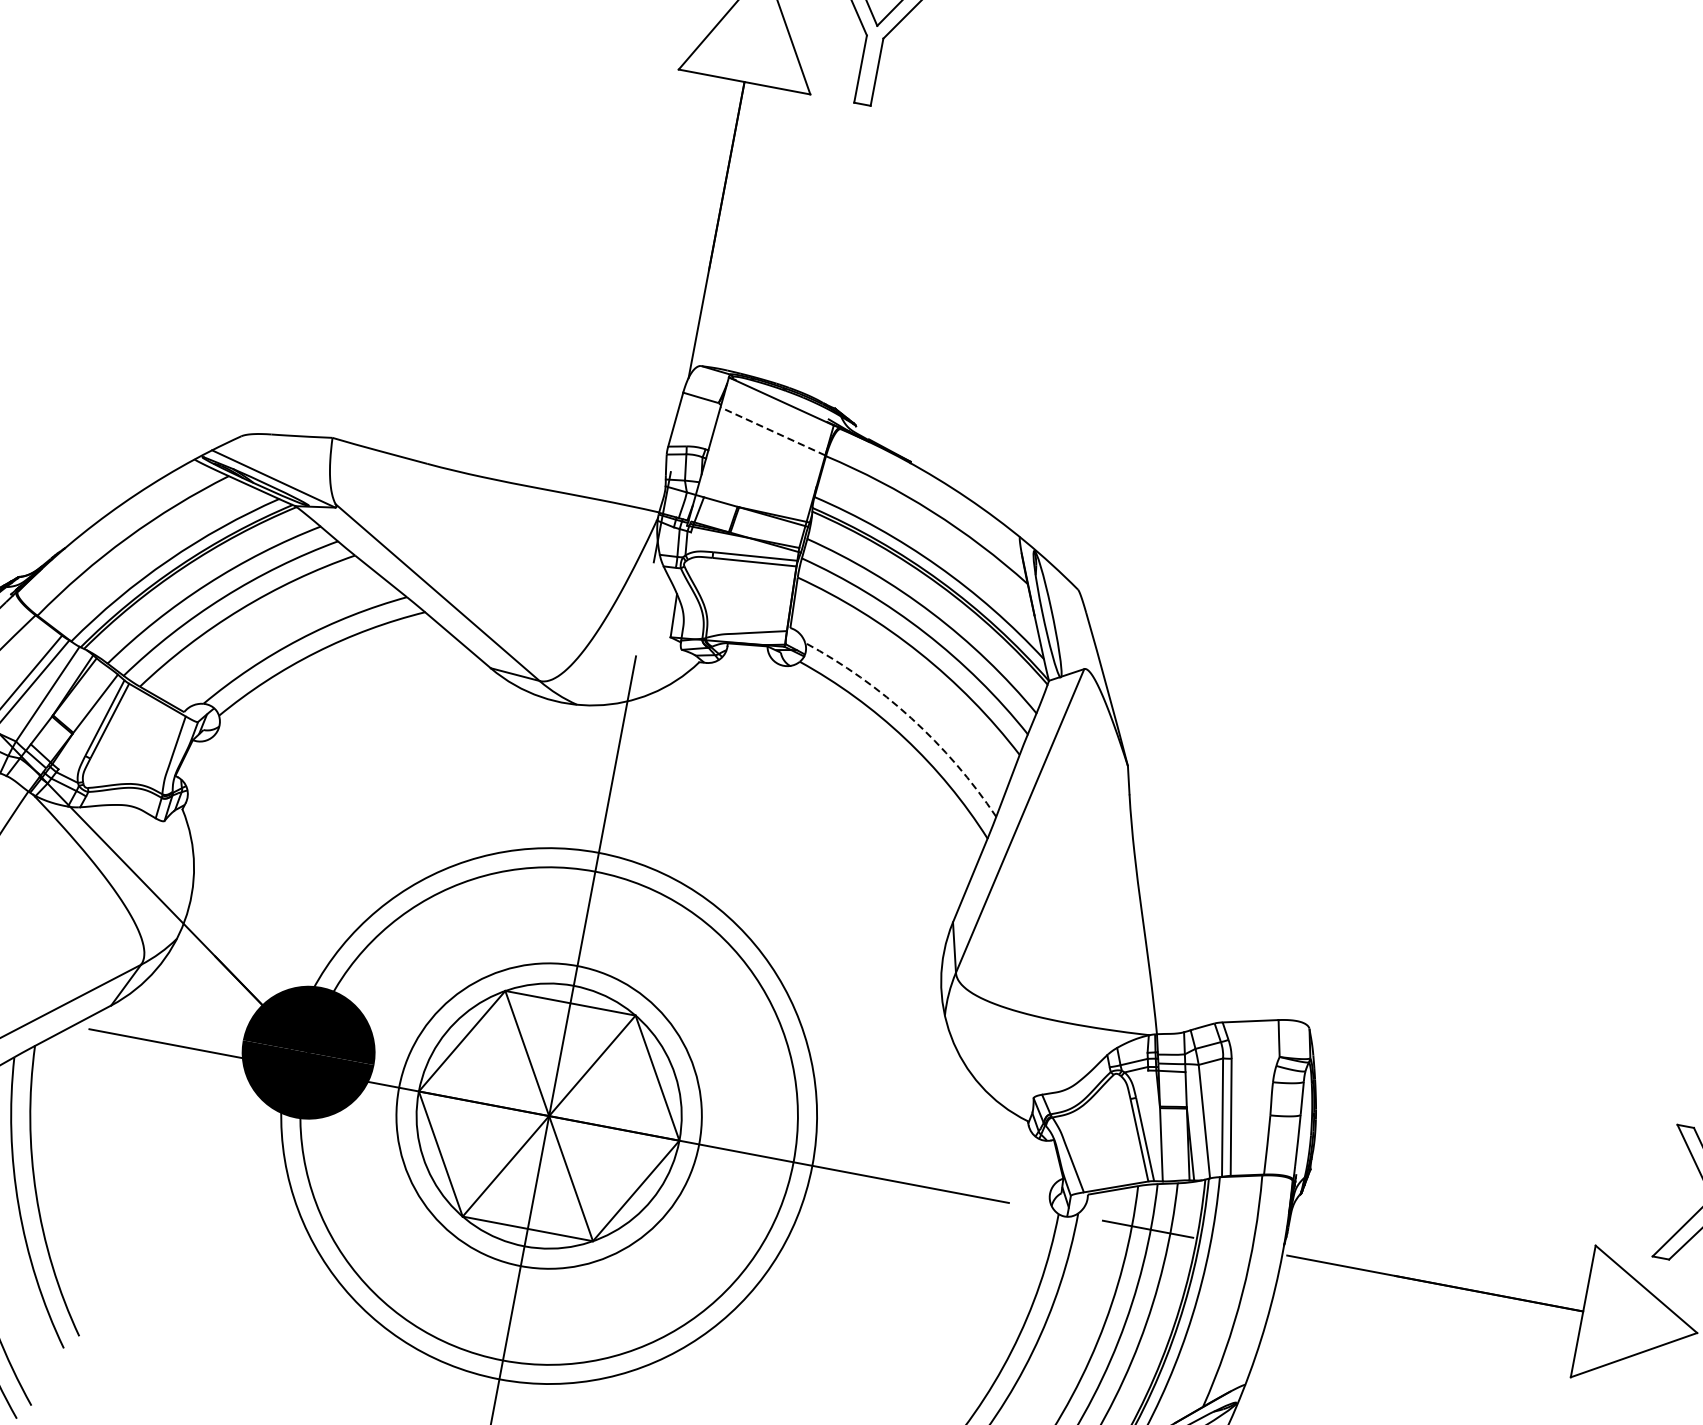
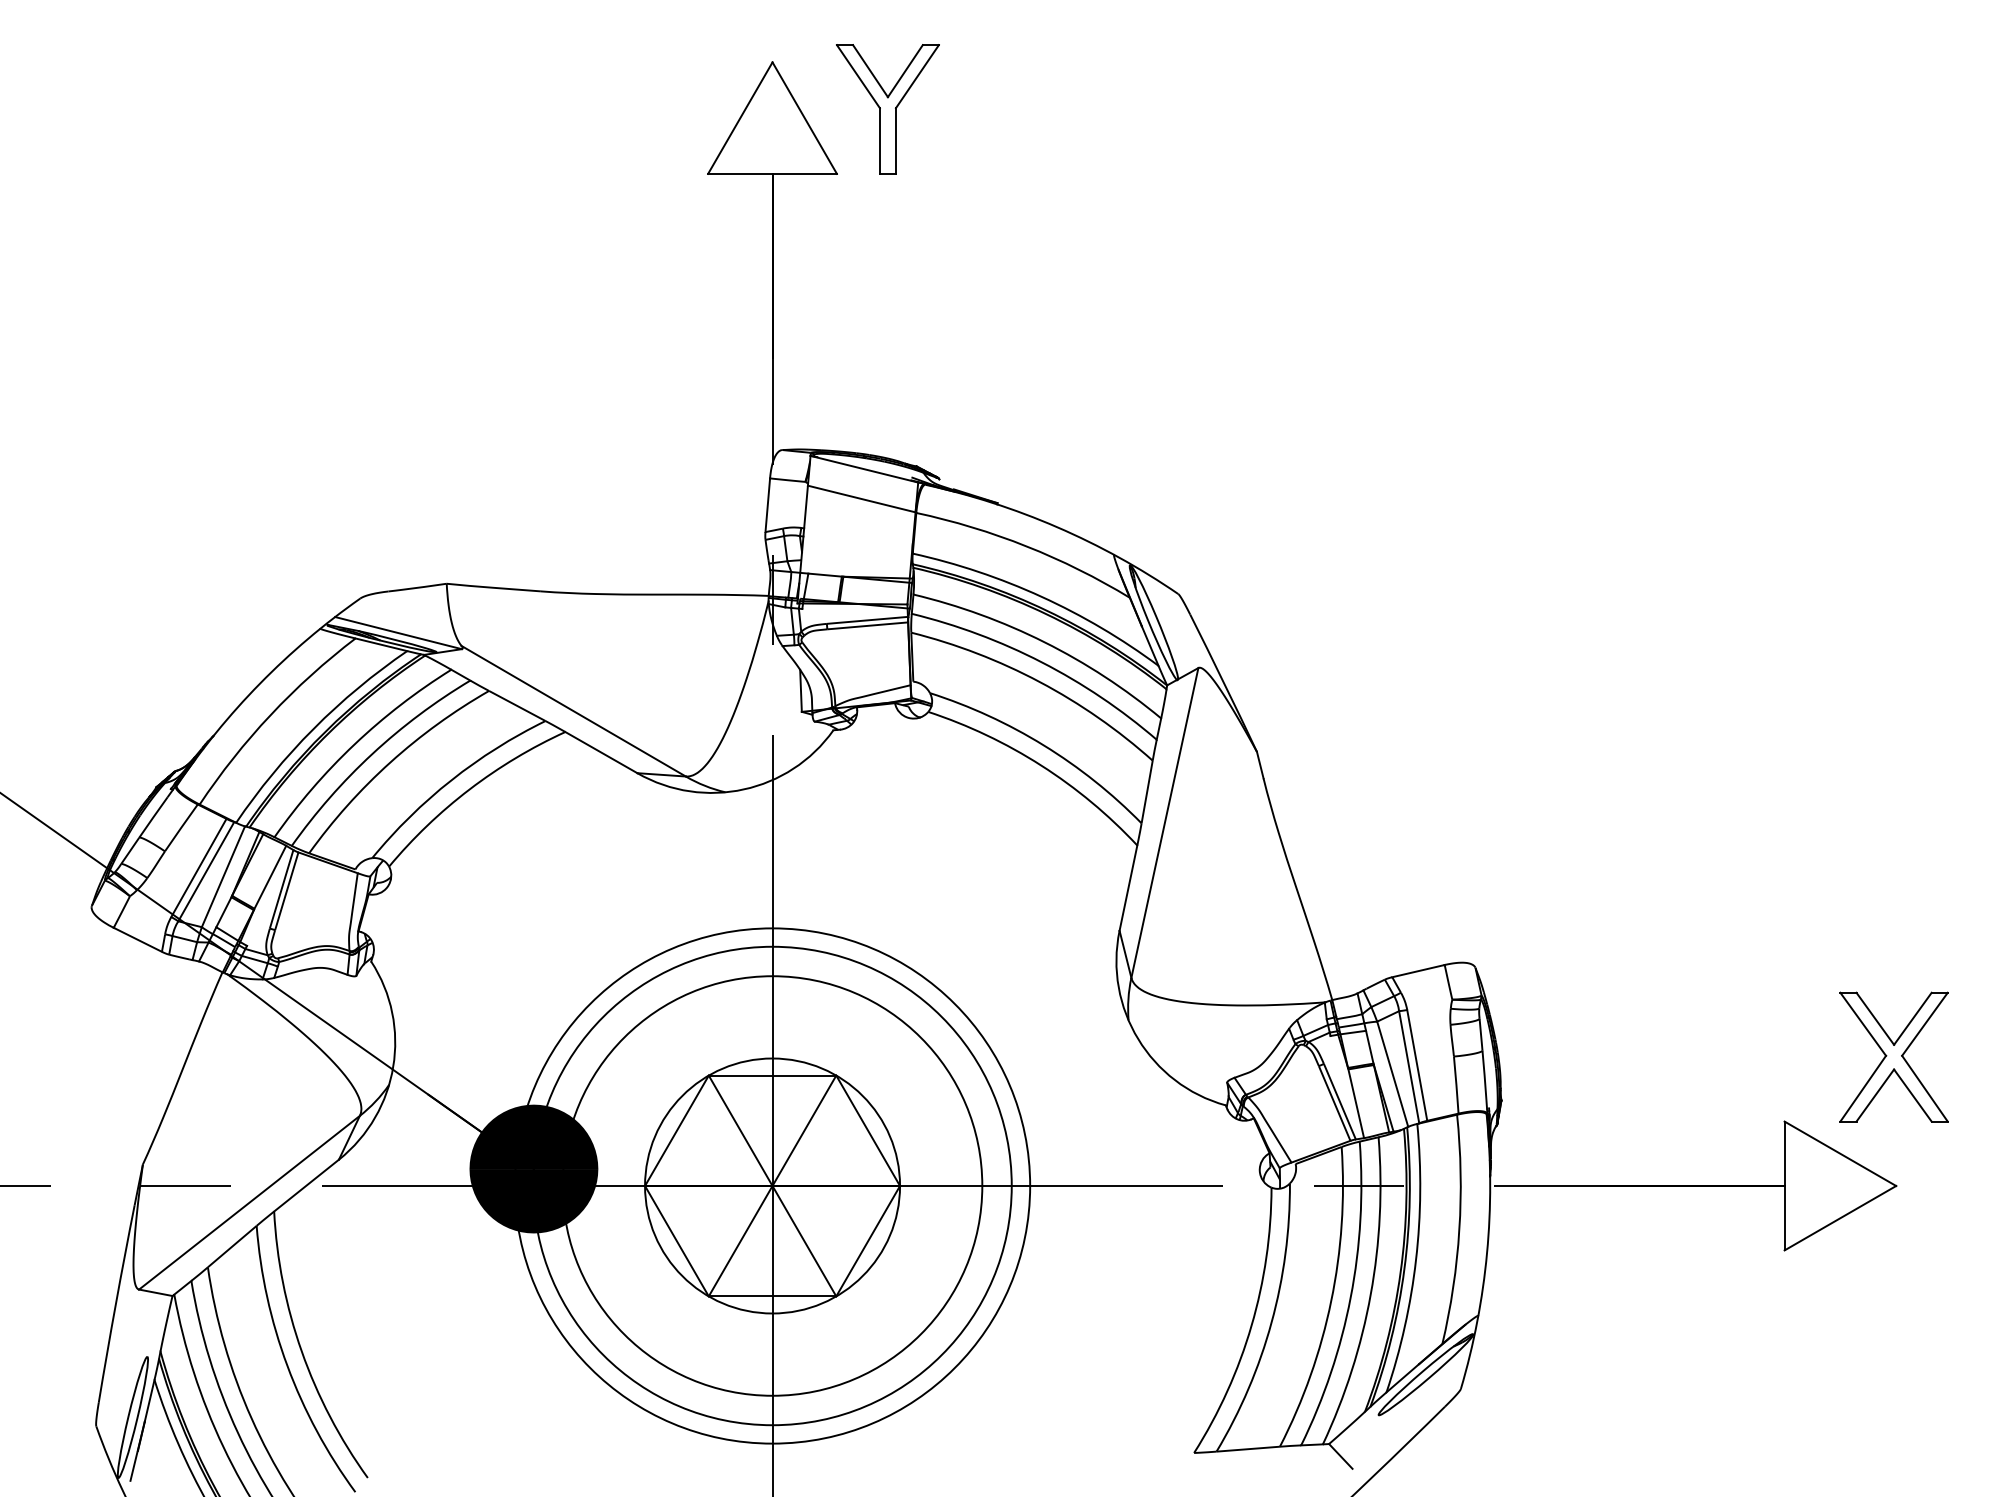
line: (772, 430) -> (861, 498), dashed -> solid
arc: (911, 718) -> (1043, 745), dashed -> solid
circle: (549, 1115) -> (772, 1185), size x1.43

